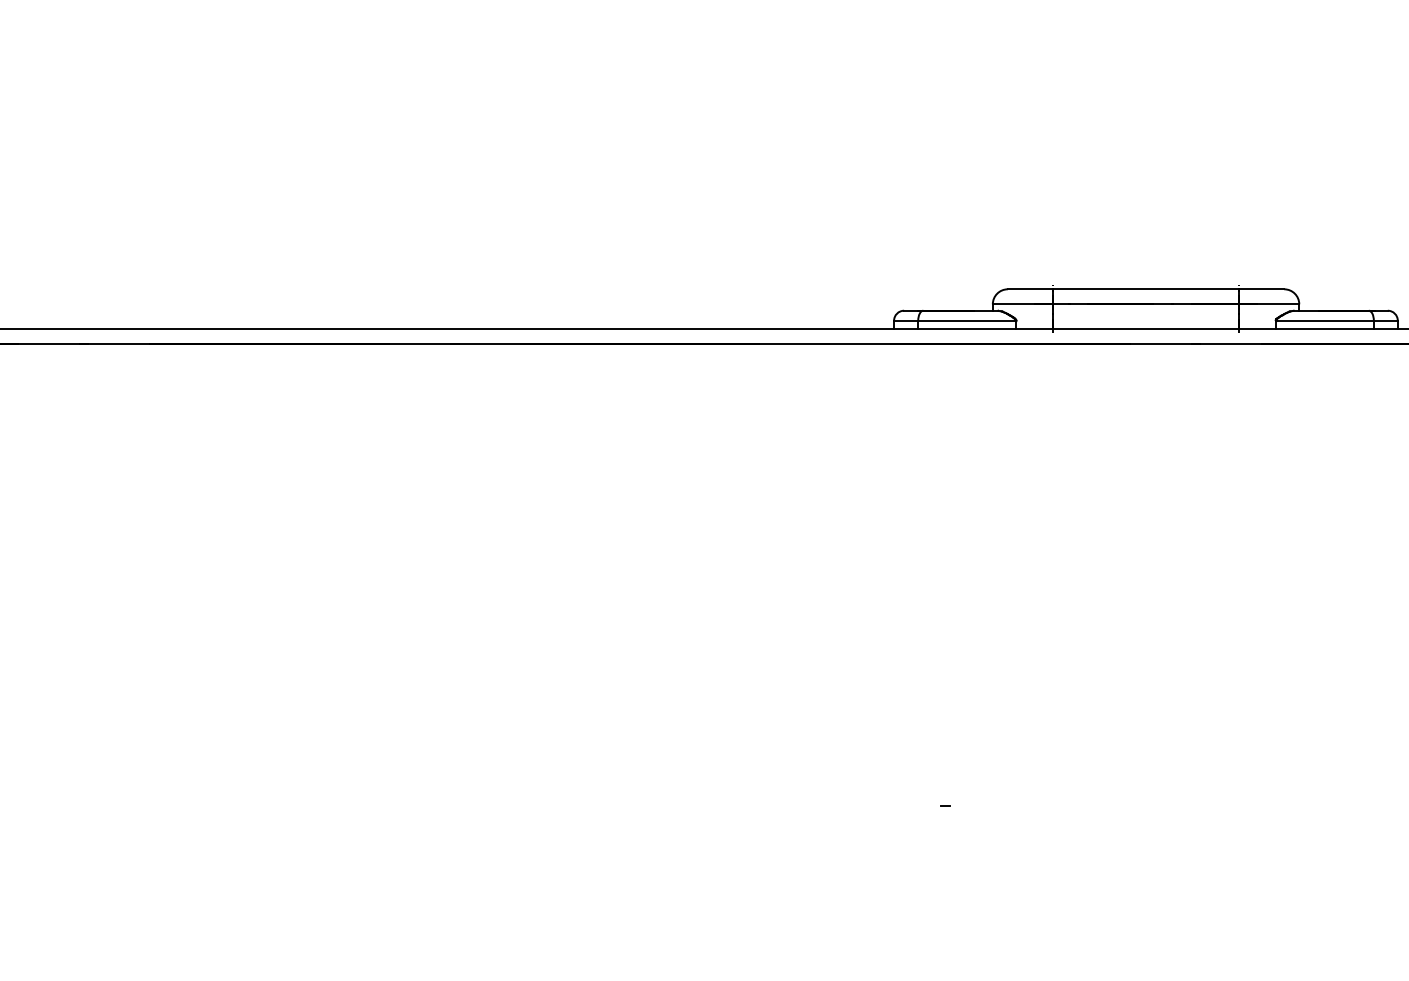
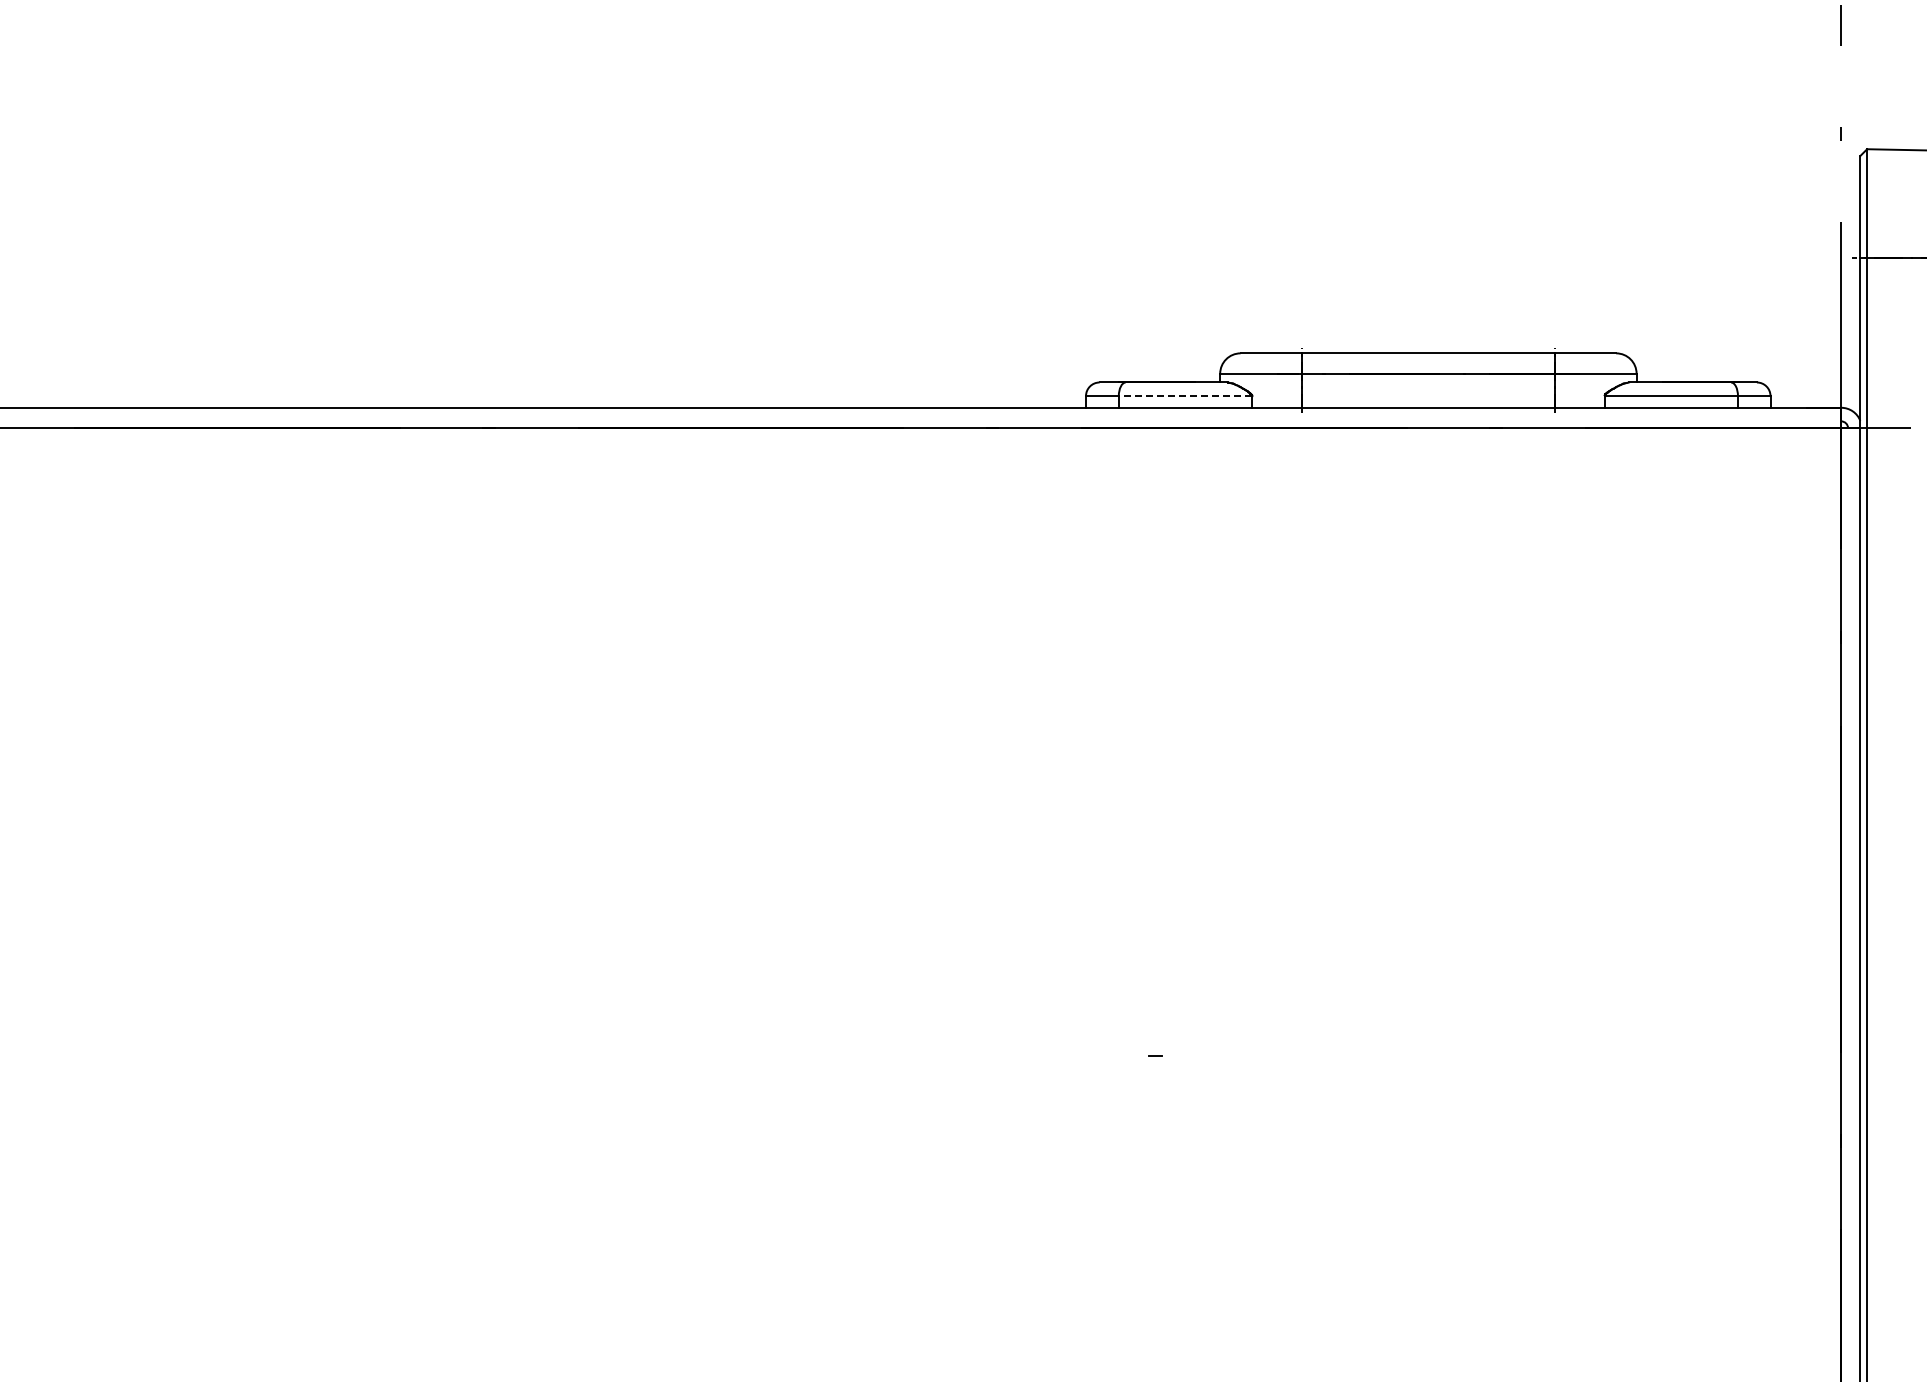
line: (966, 321) -> (1184, 396), solid -> dashed

